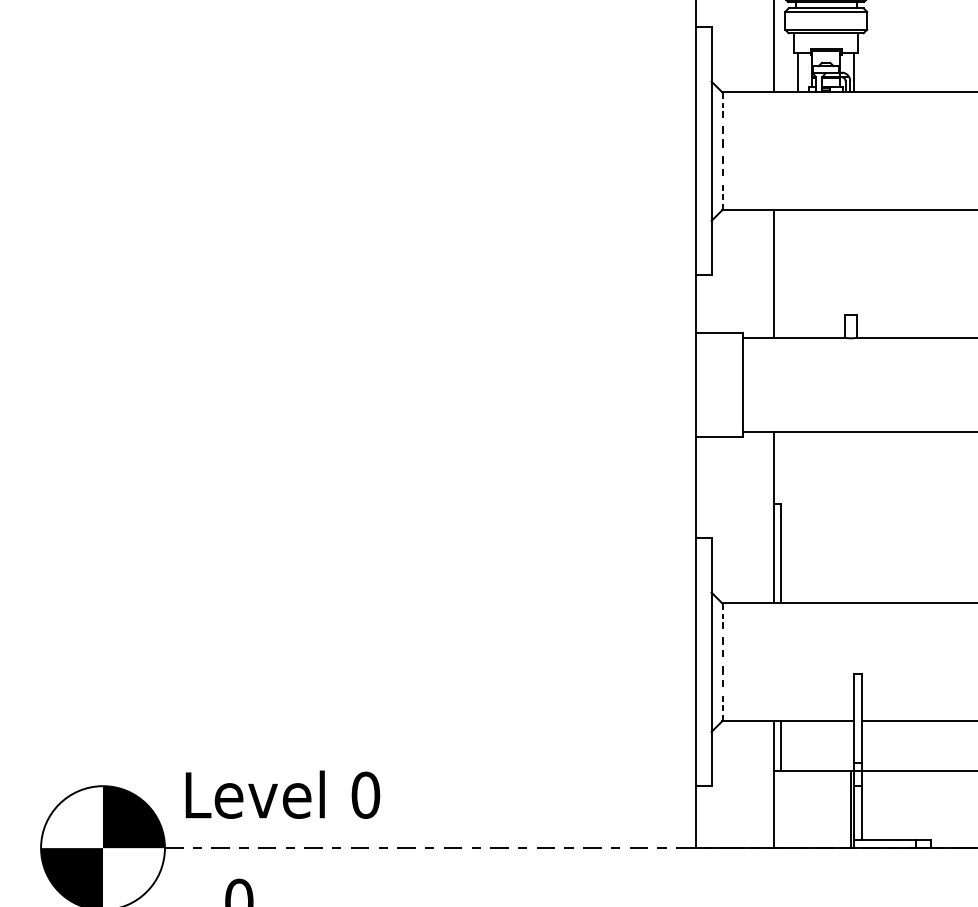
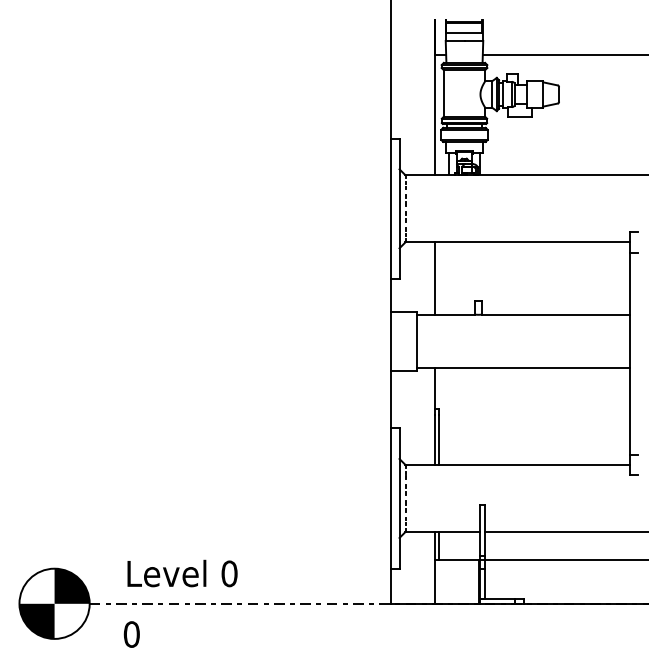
text: (282, 794) -> (182, 573), moved

